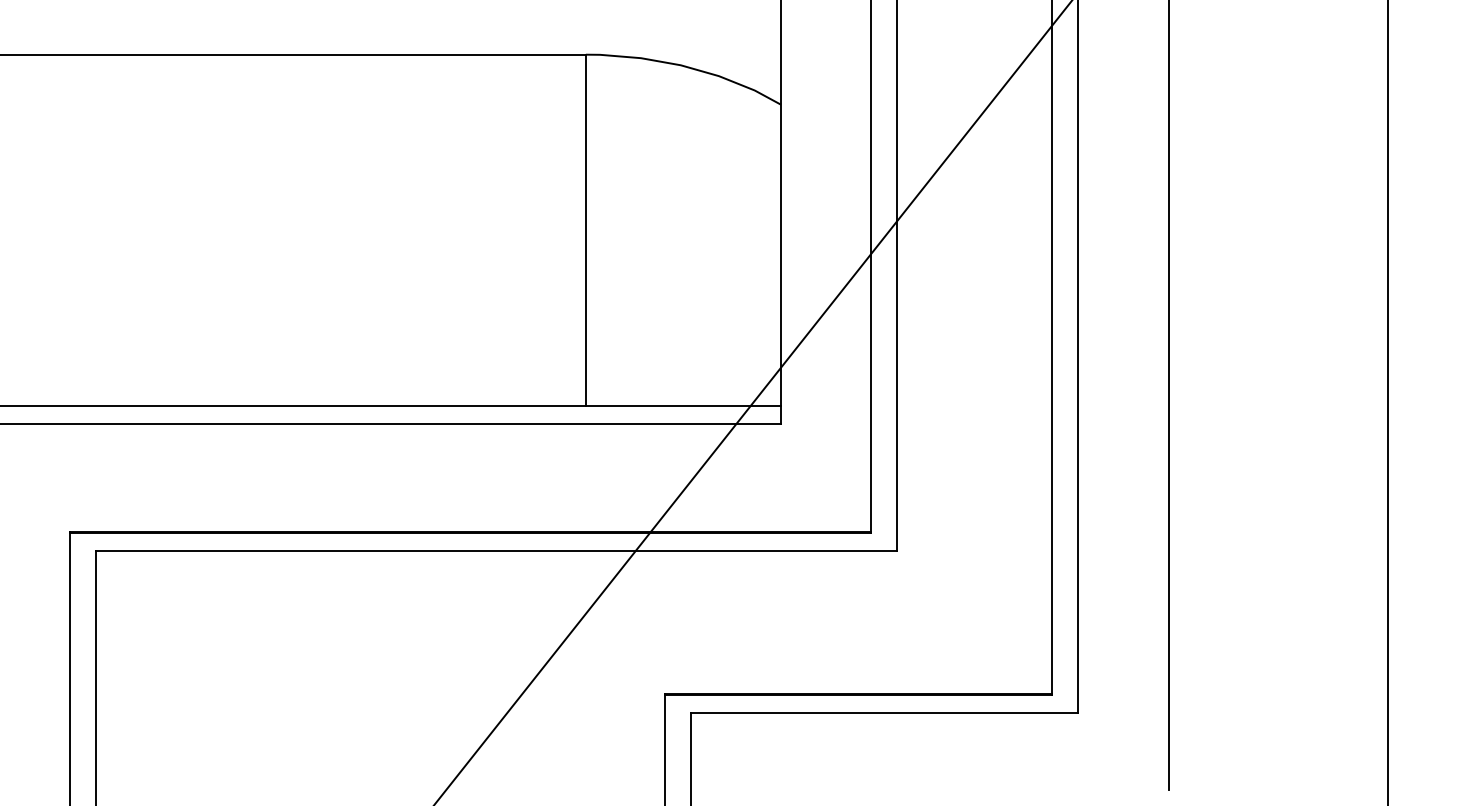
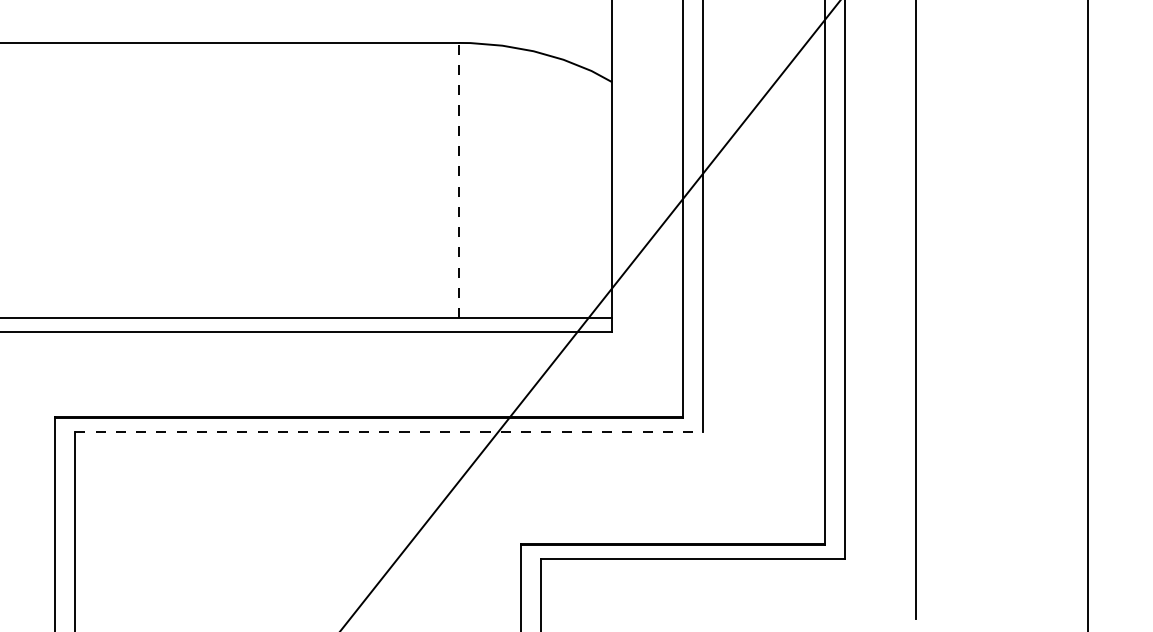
line: (585, 230) -> (458, 180), solid -> dashed
line: (496, 551) -> (389, 432), solid -> dashed

